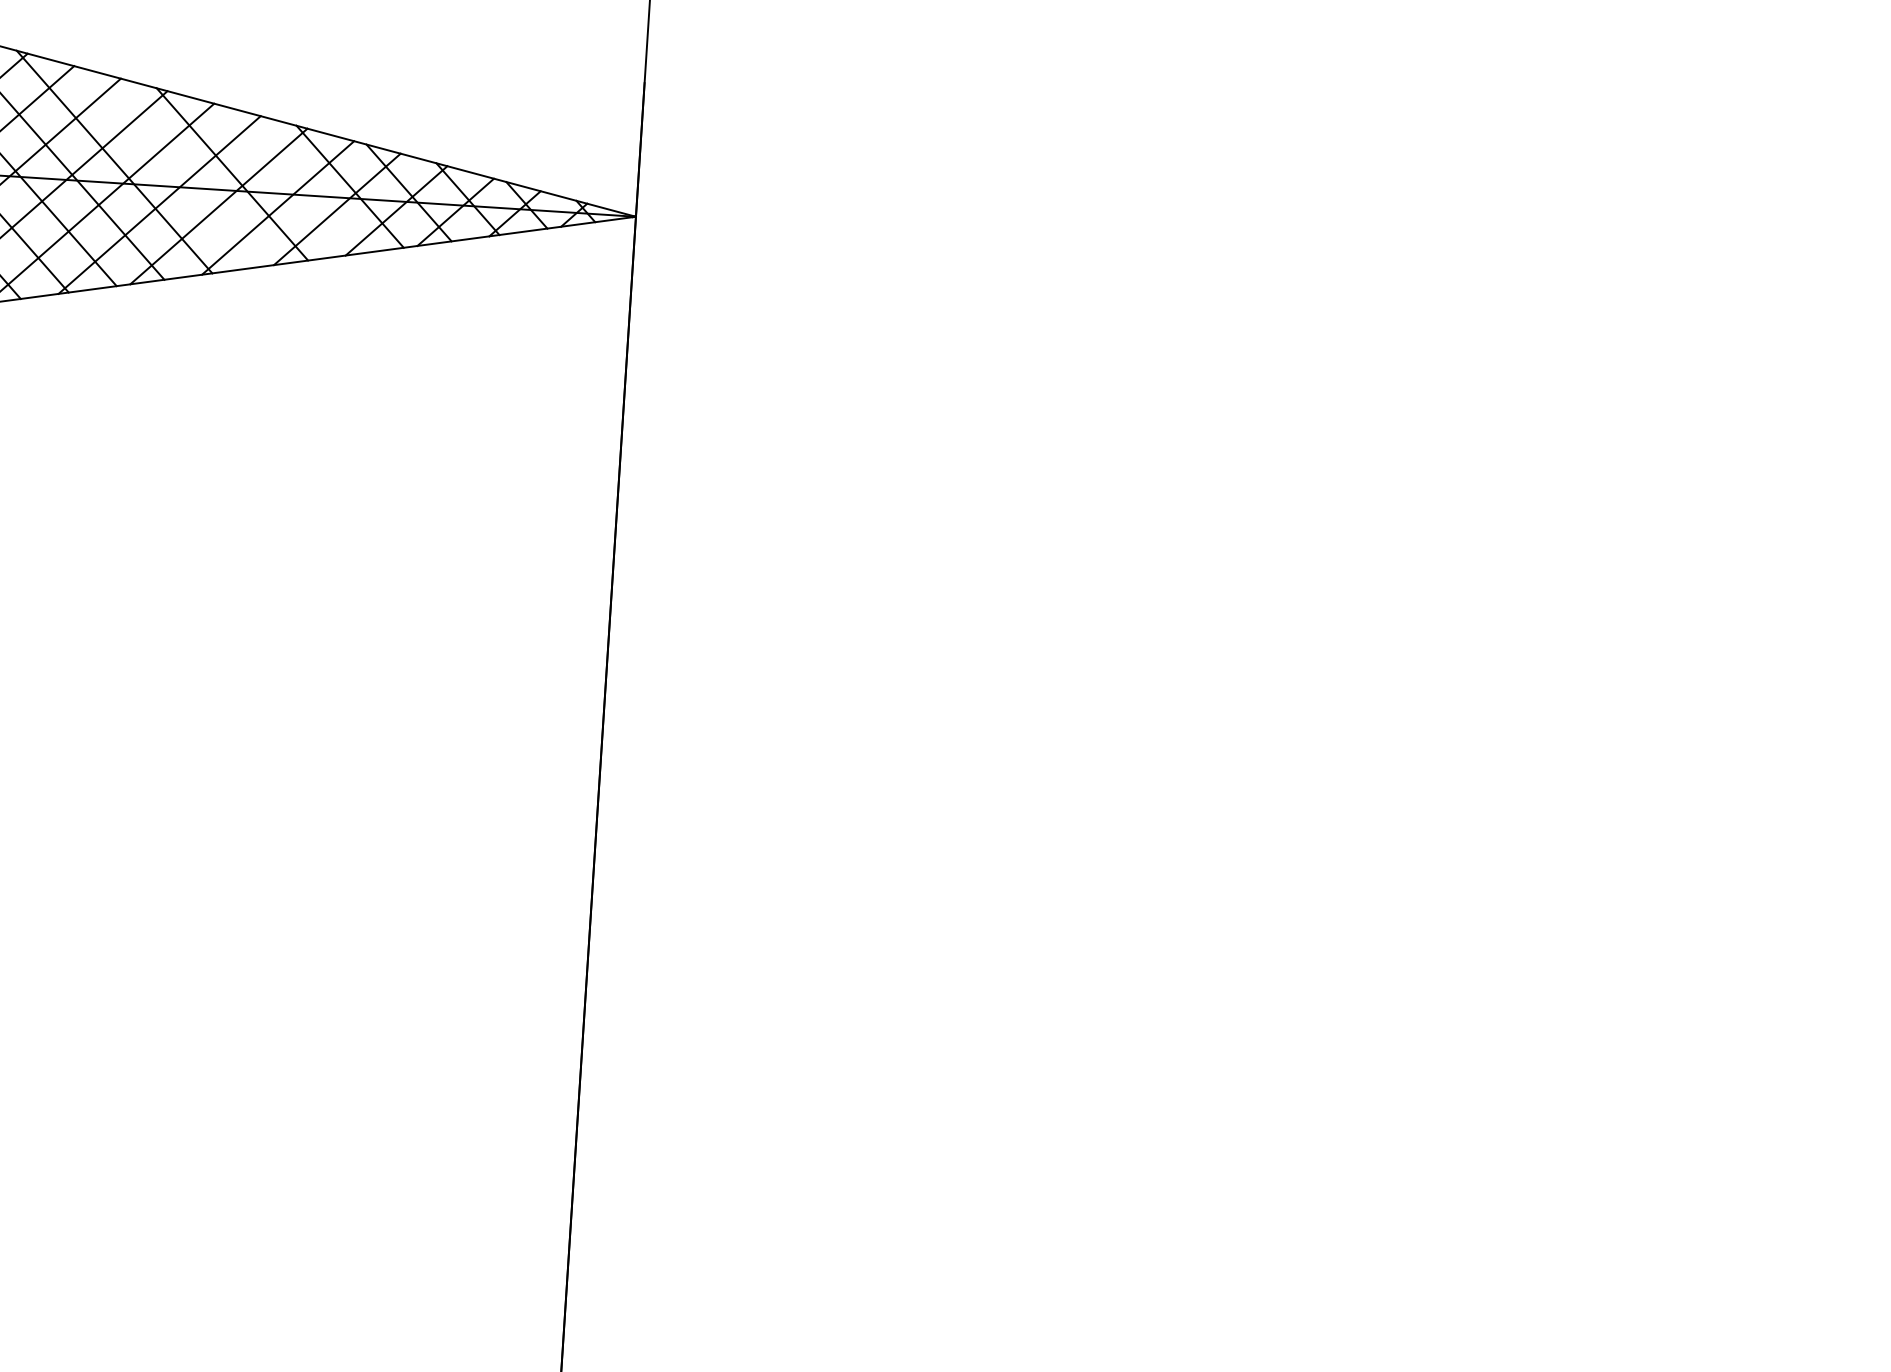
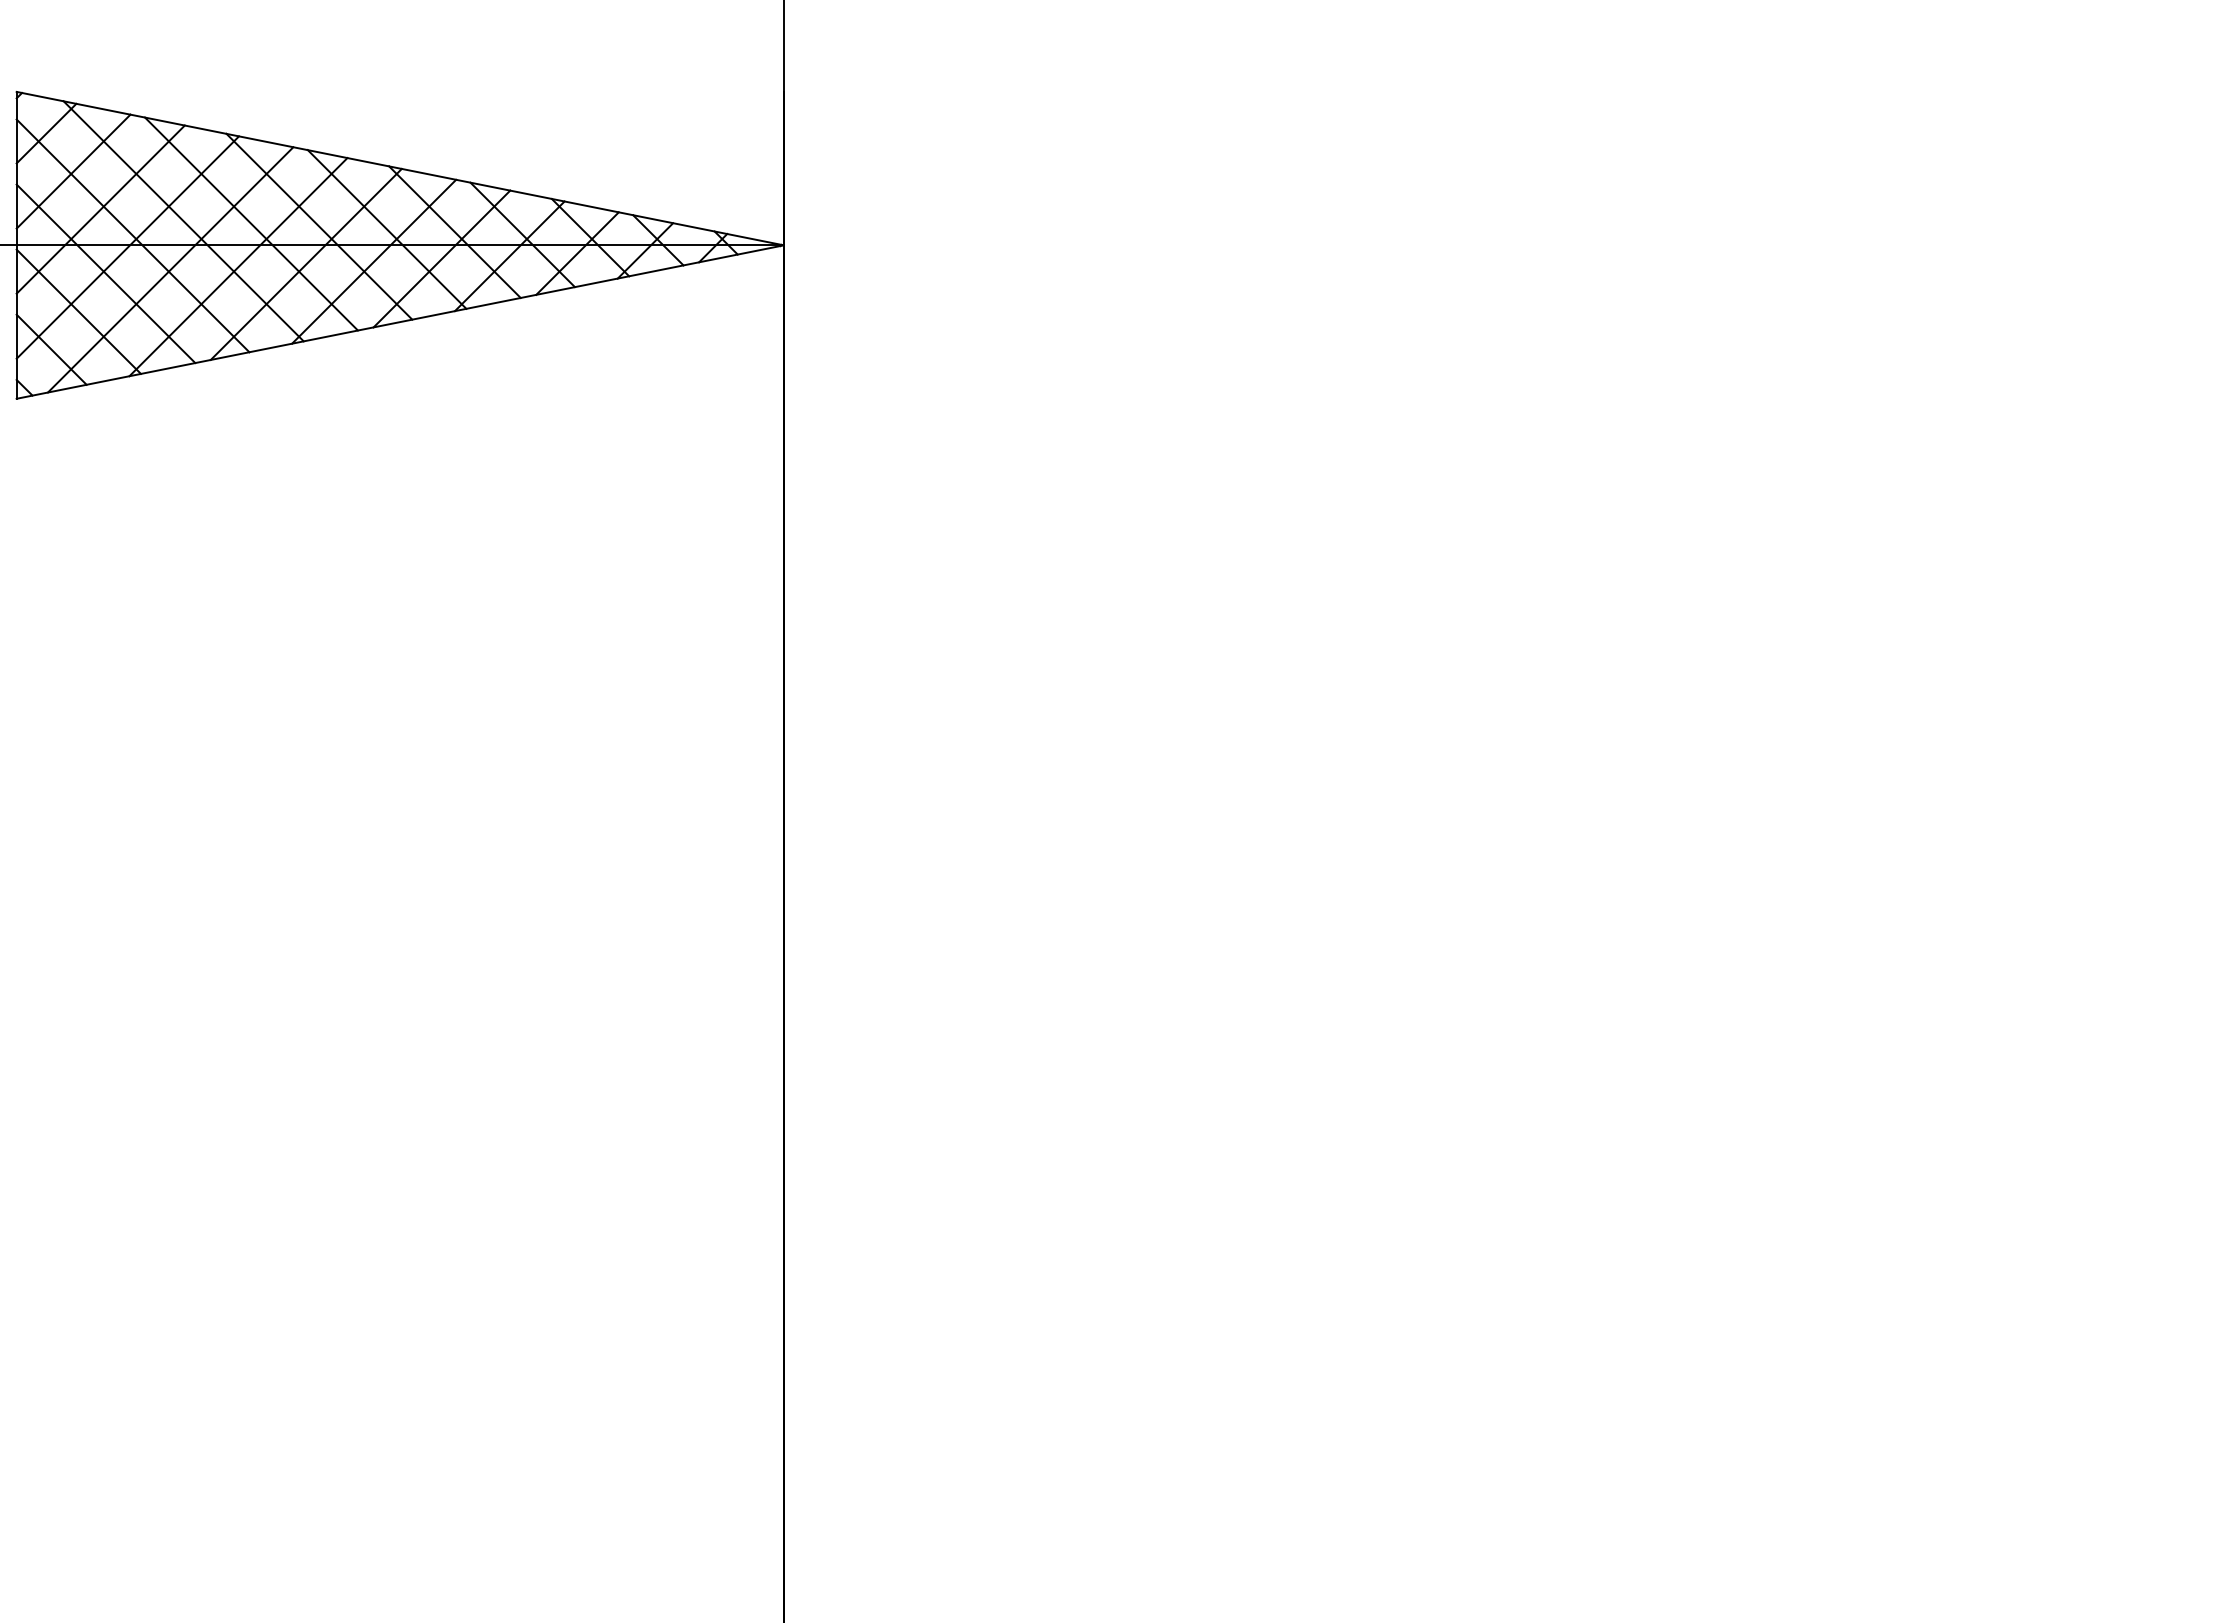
line: (172, 167) -> (250, 223), added
line: (290, 180) -> (386, 229), added

